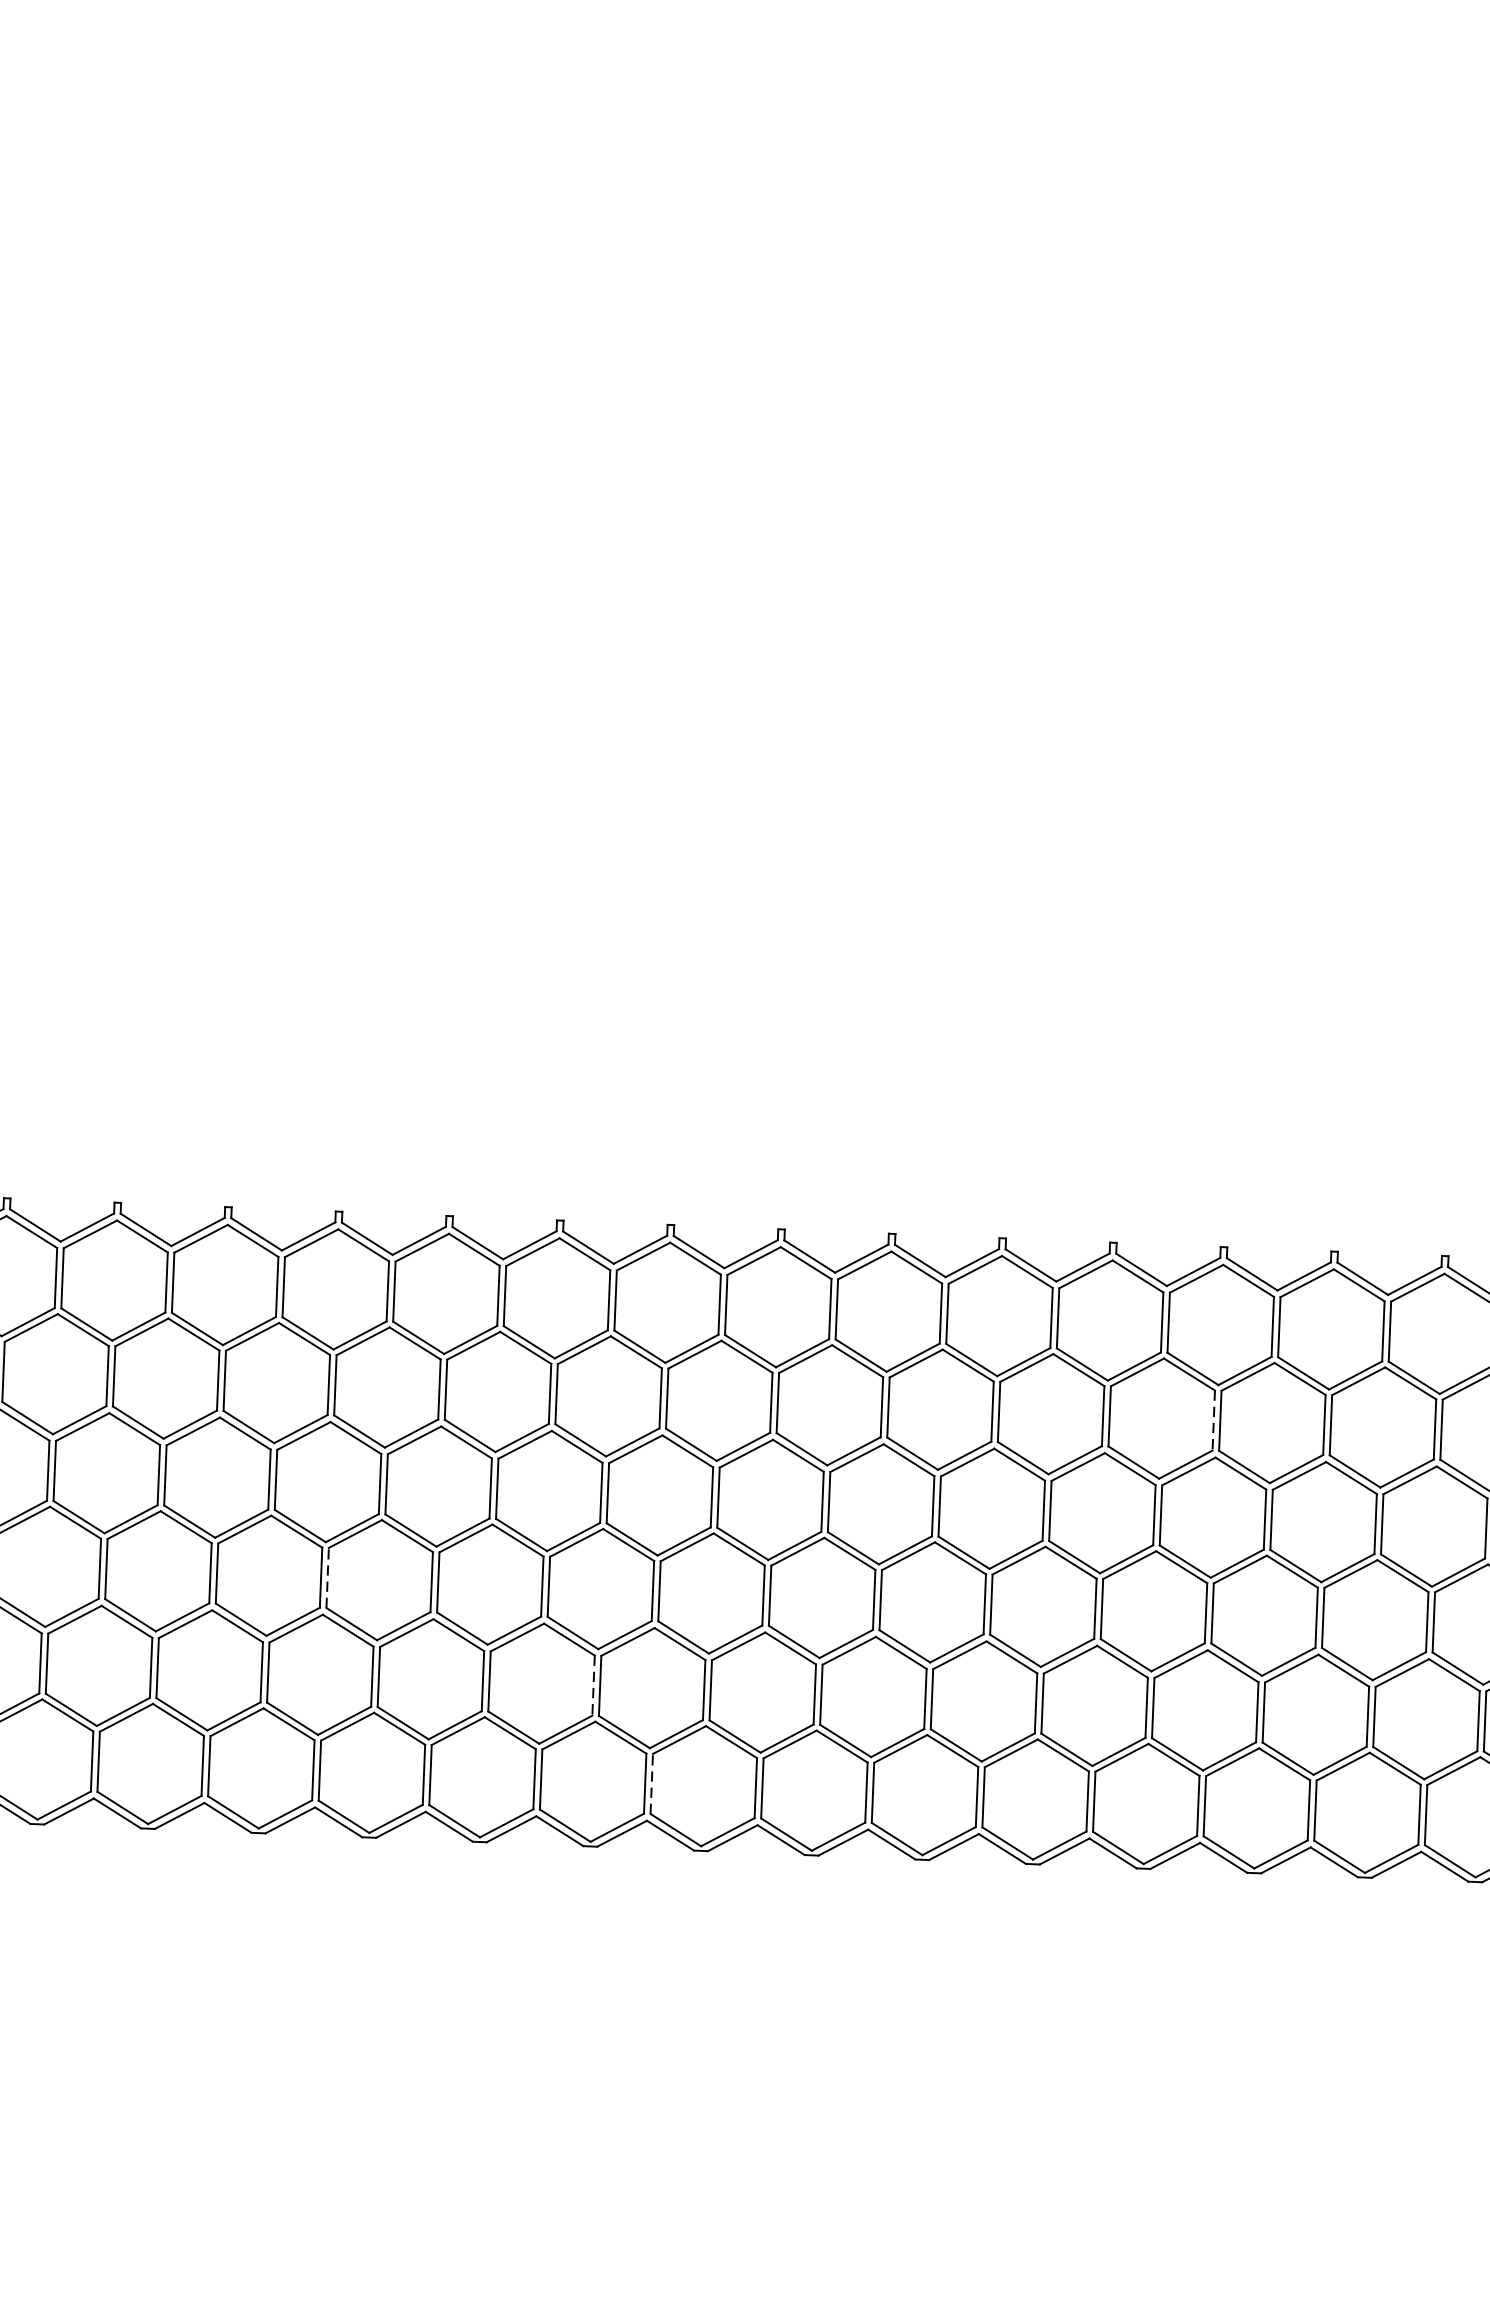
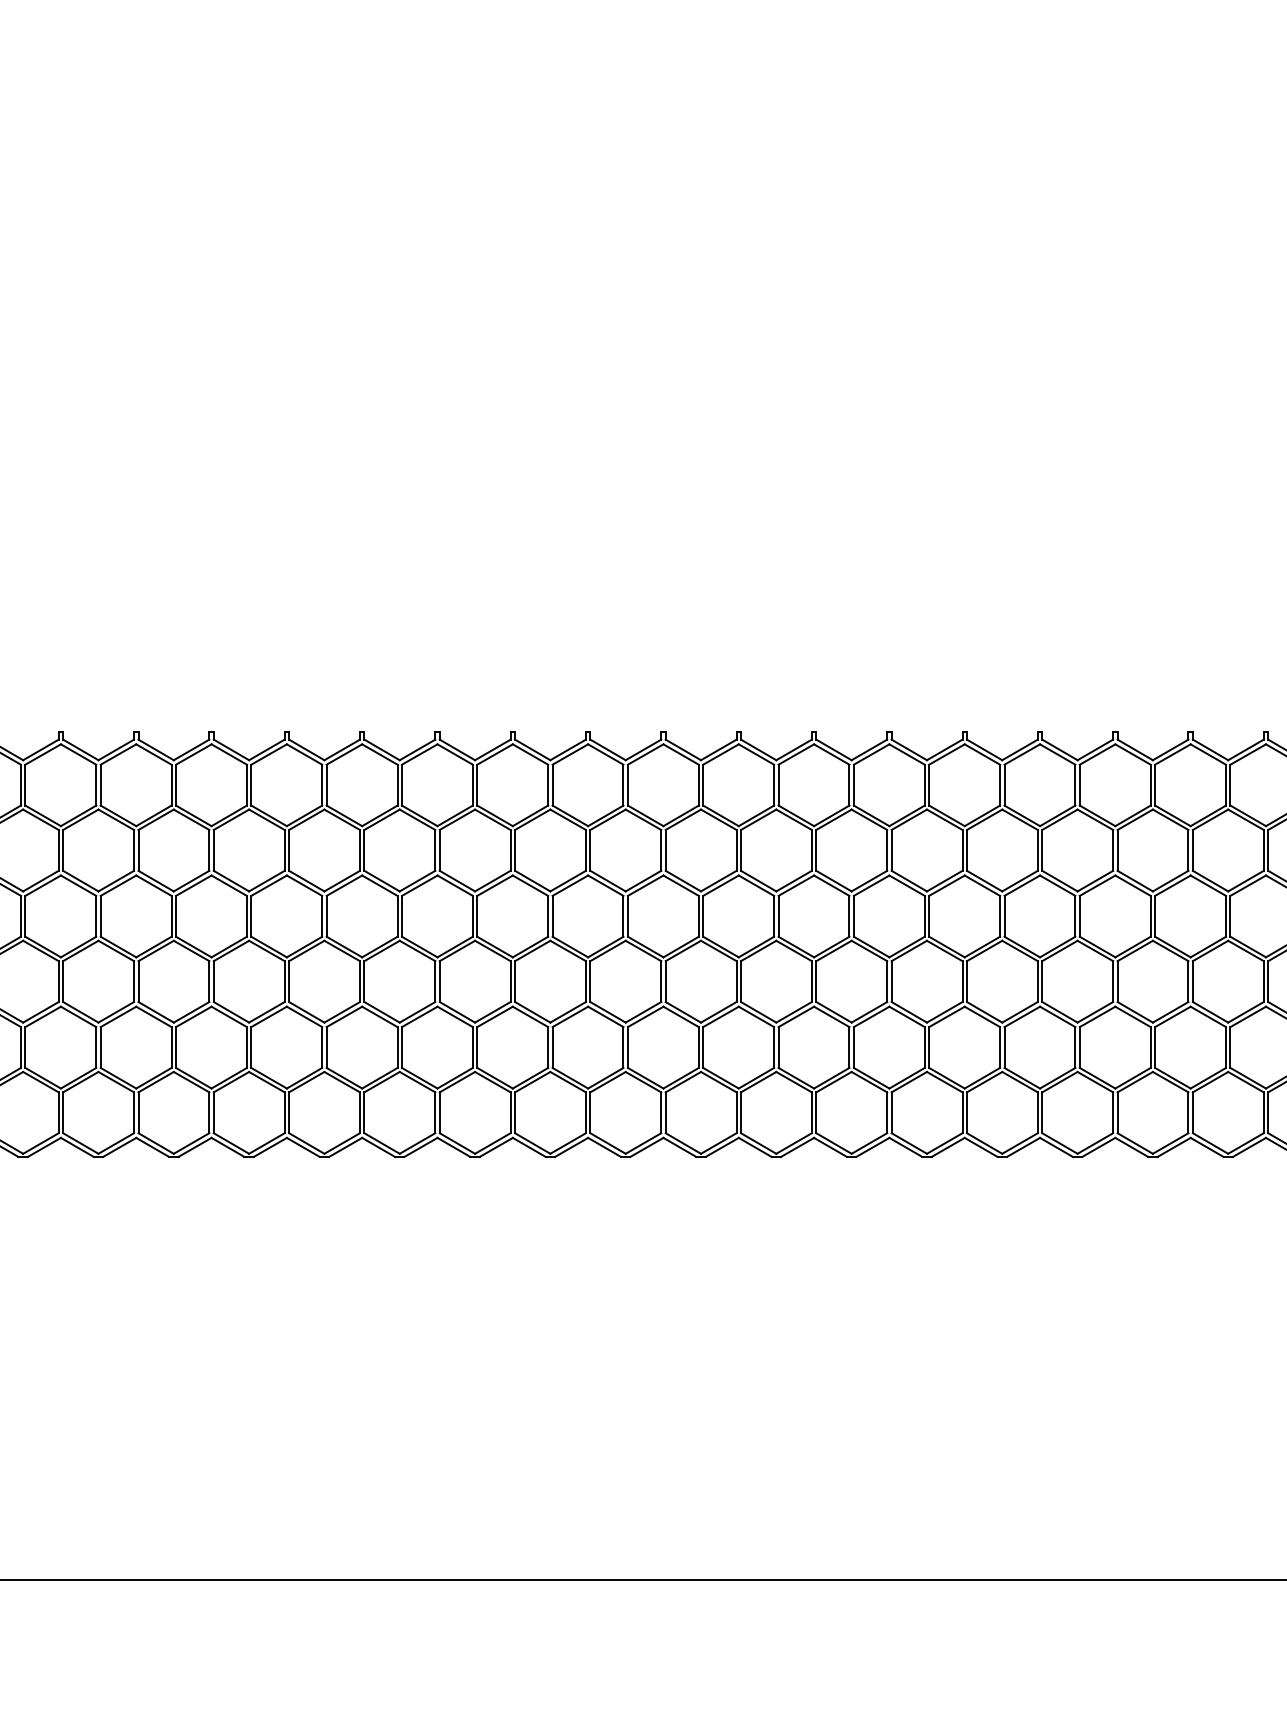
line: (1213, 1420) -> (736, 850), dashed -> solid
line: (327, 1577) -> (138, 981), dashed -> solid
line: (593, 1687) -> (322, 1048), dashed -> solid
line: (651, 1783) -> (364, 1112), dashed -> solid

